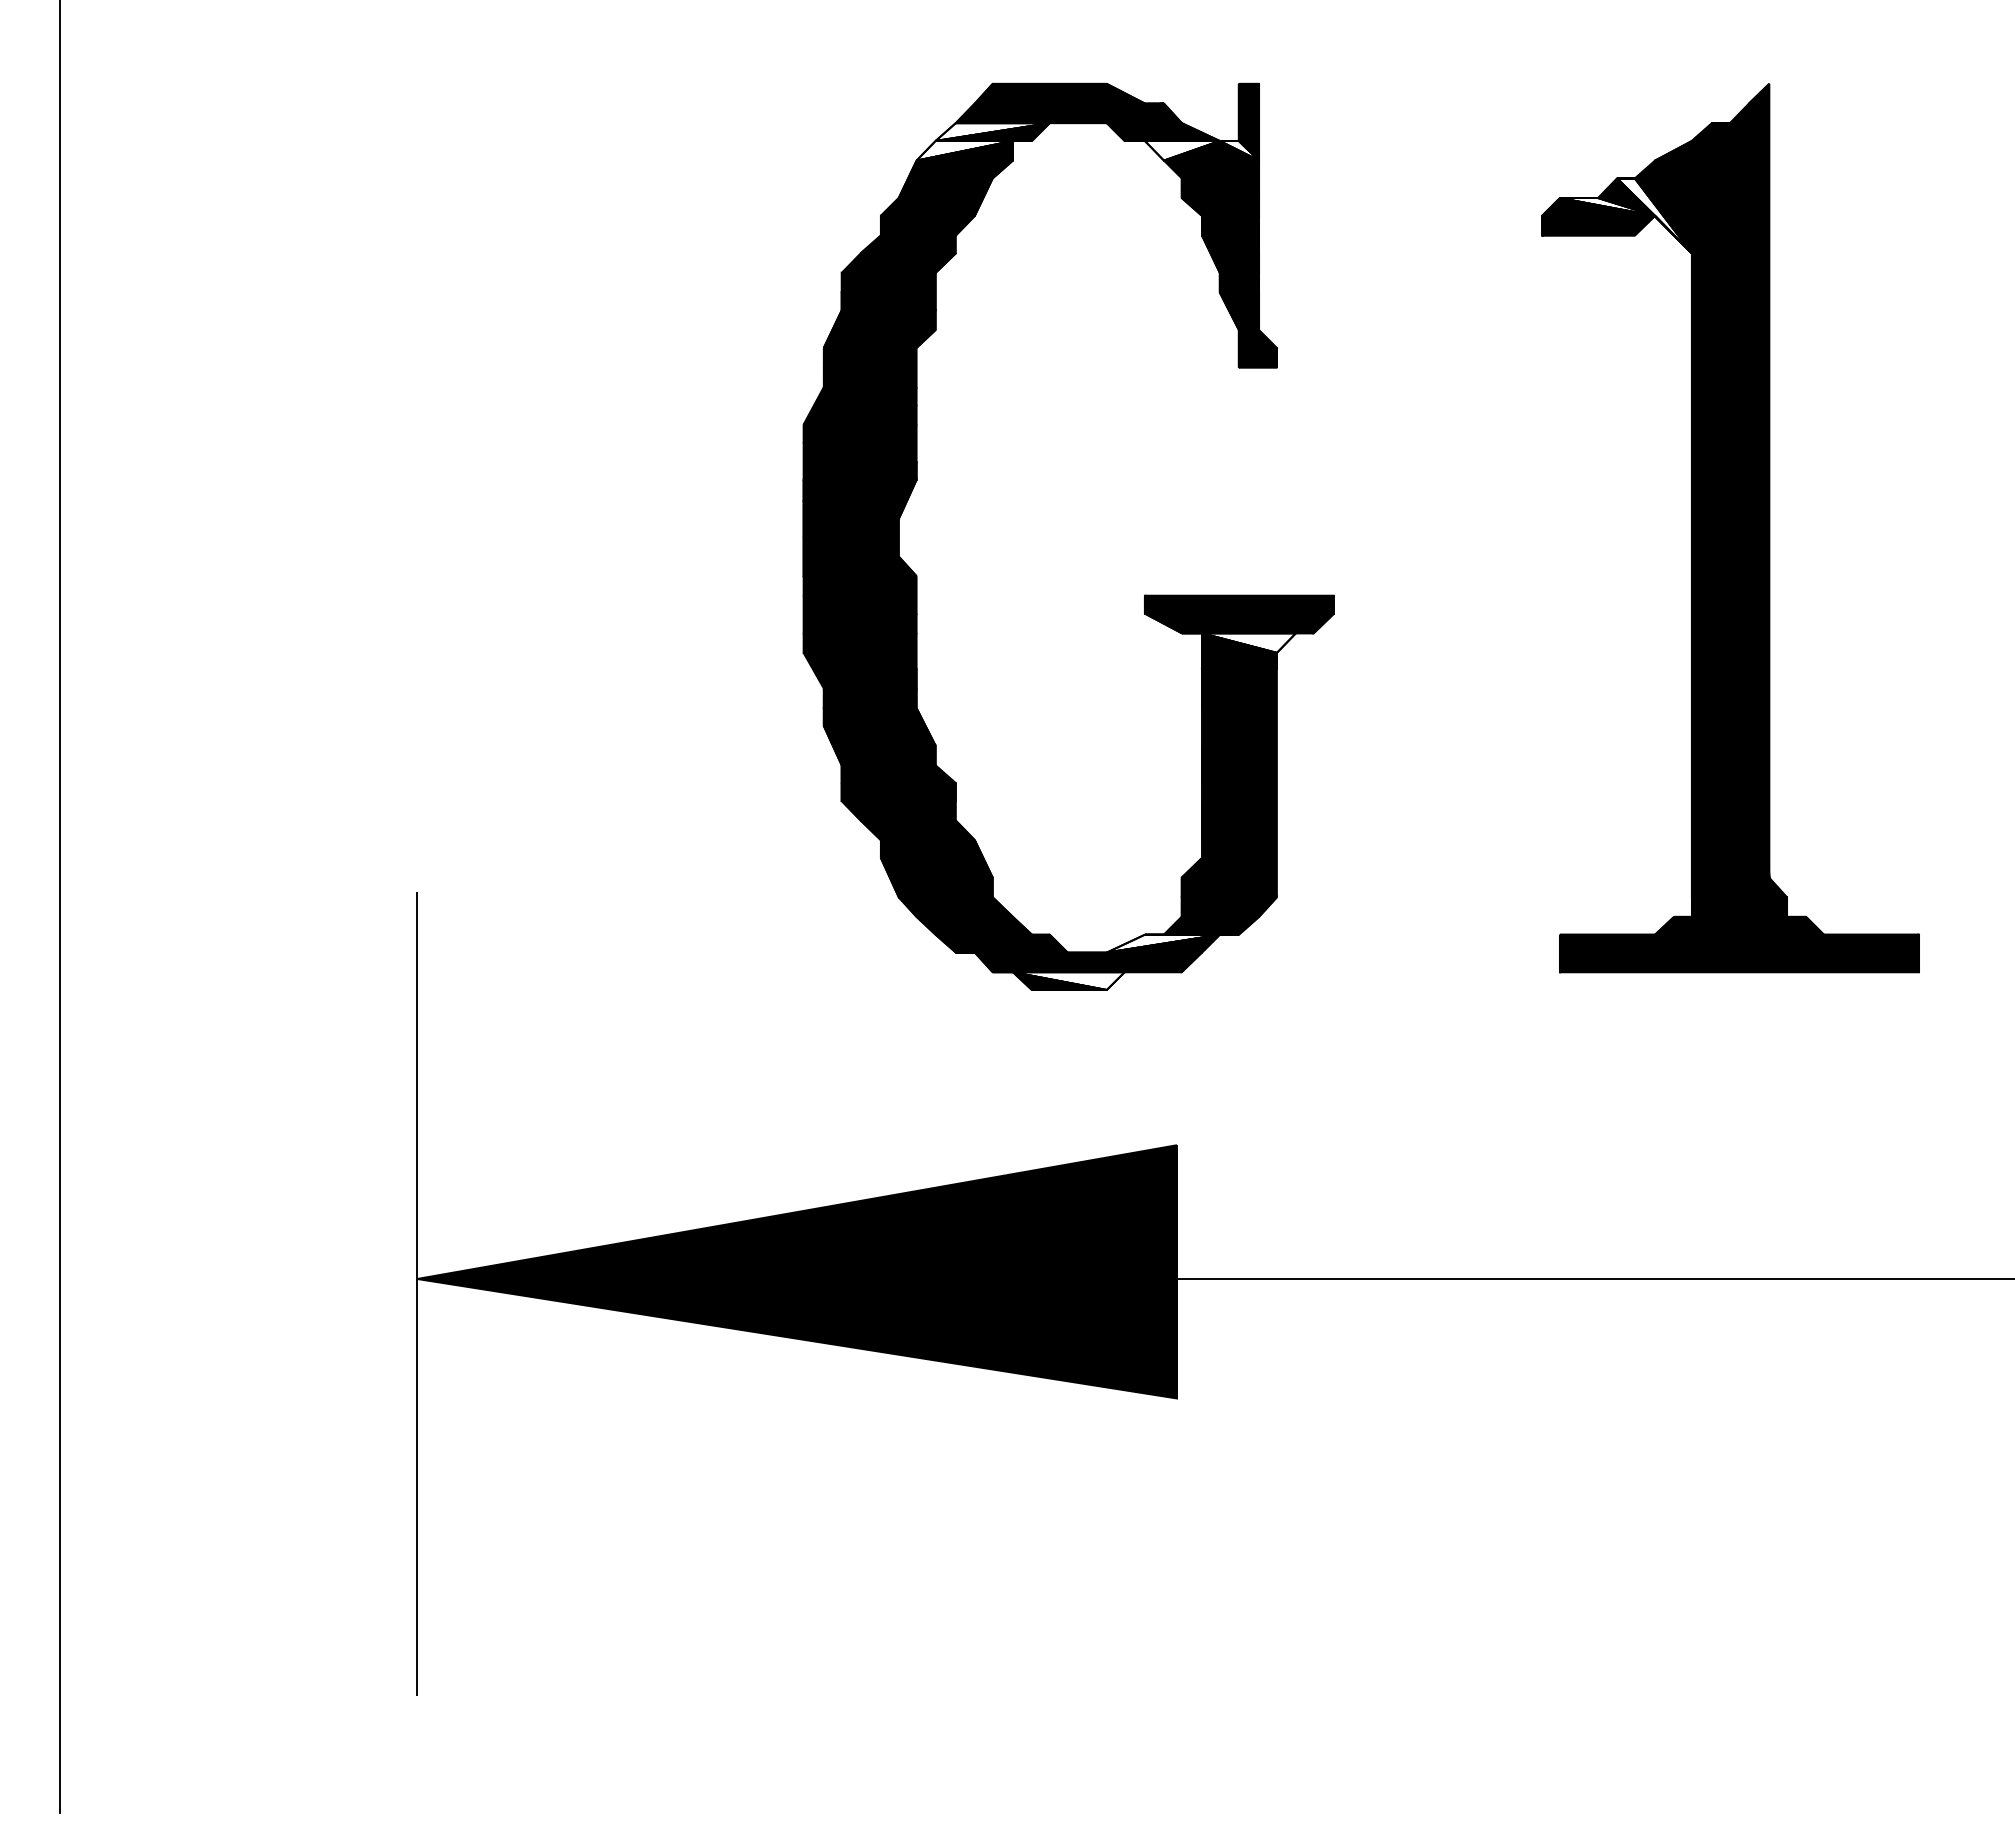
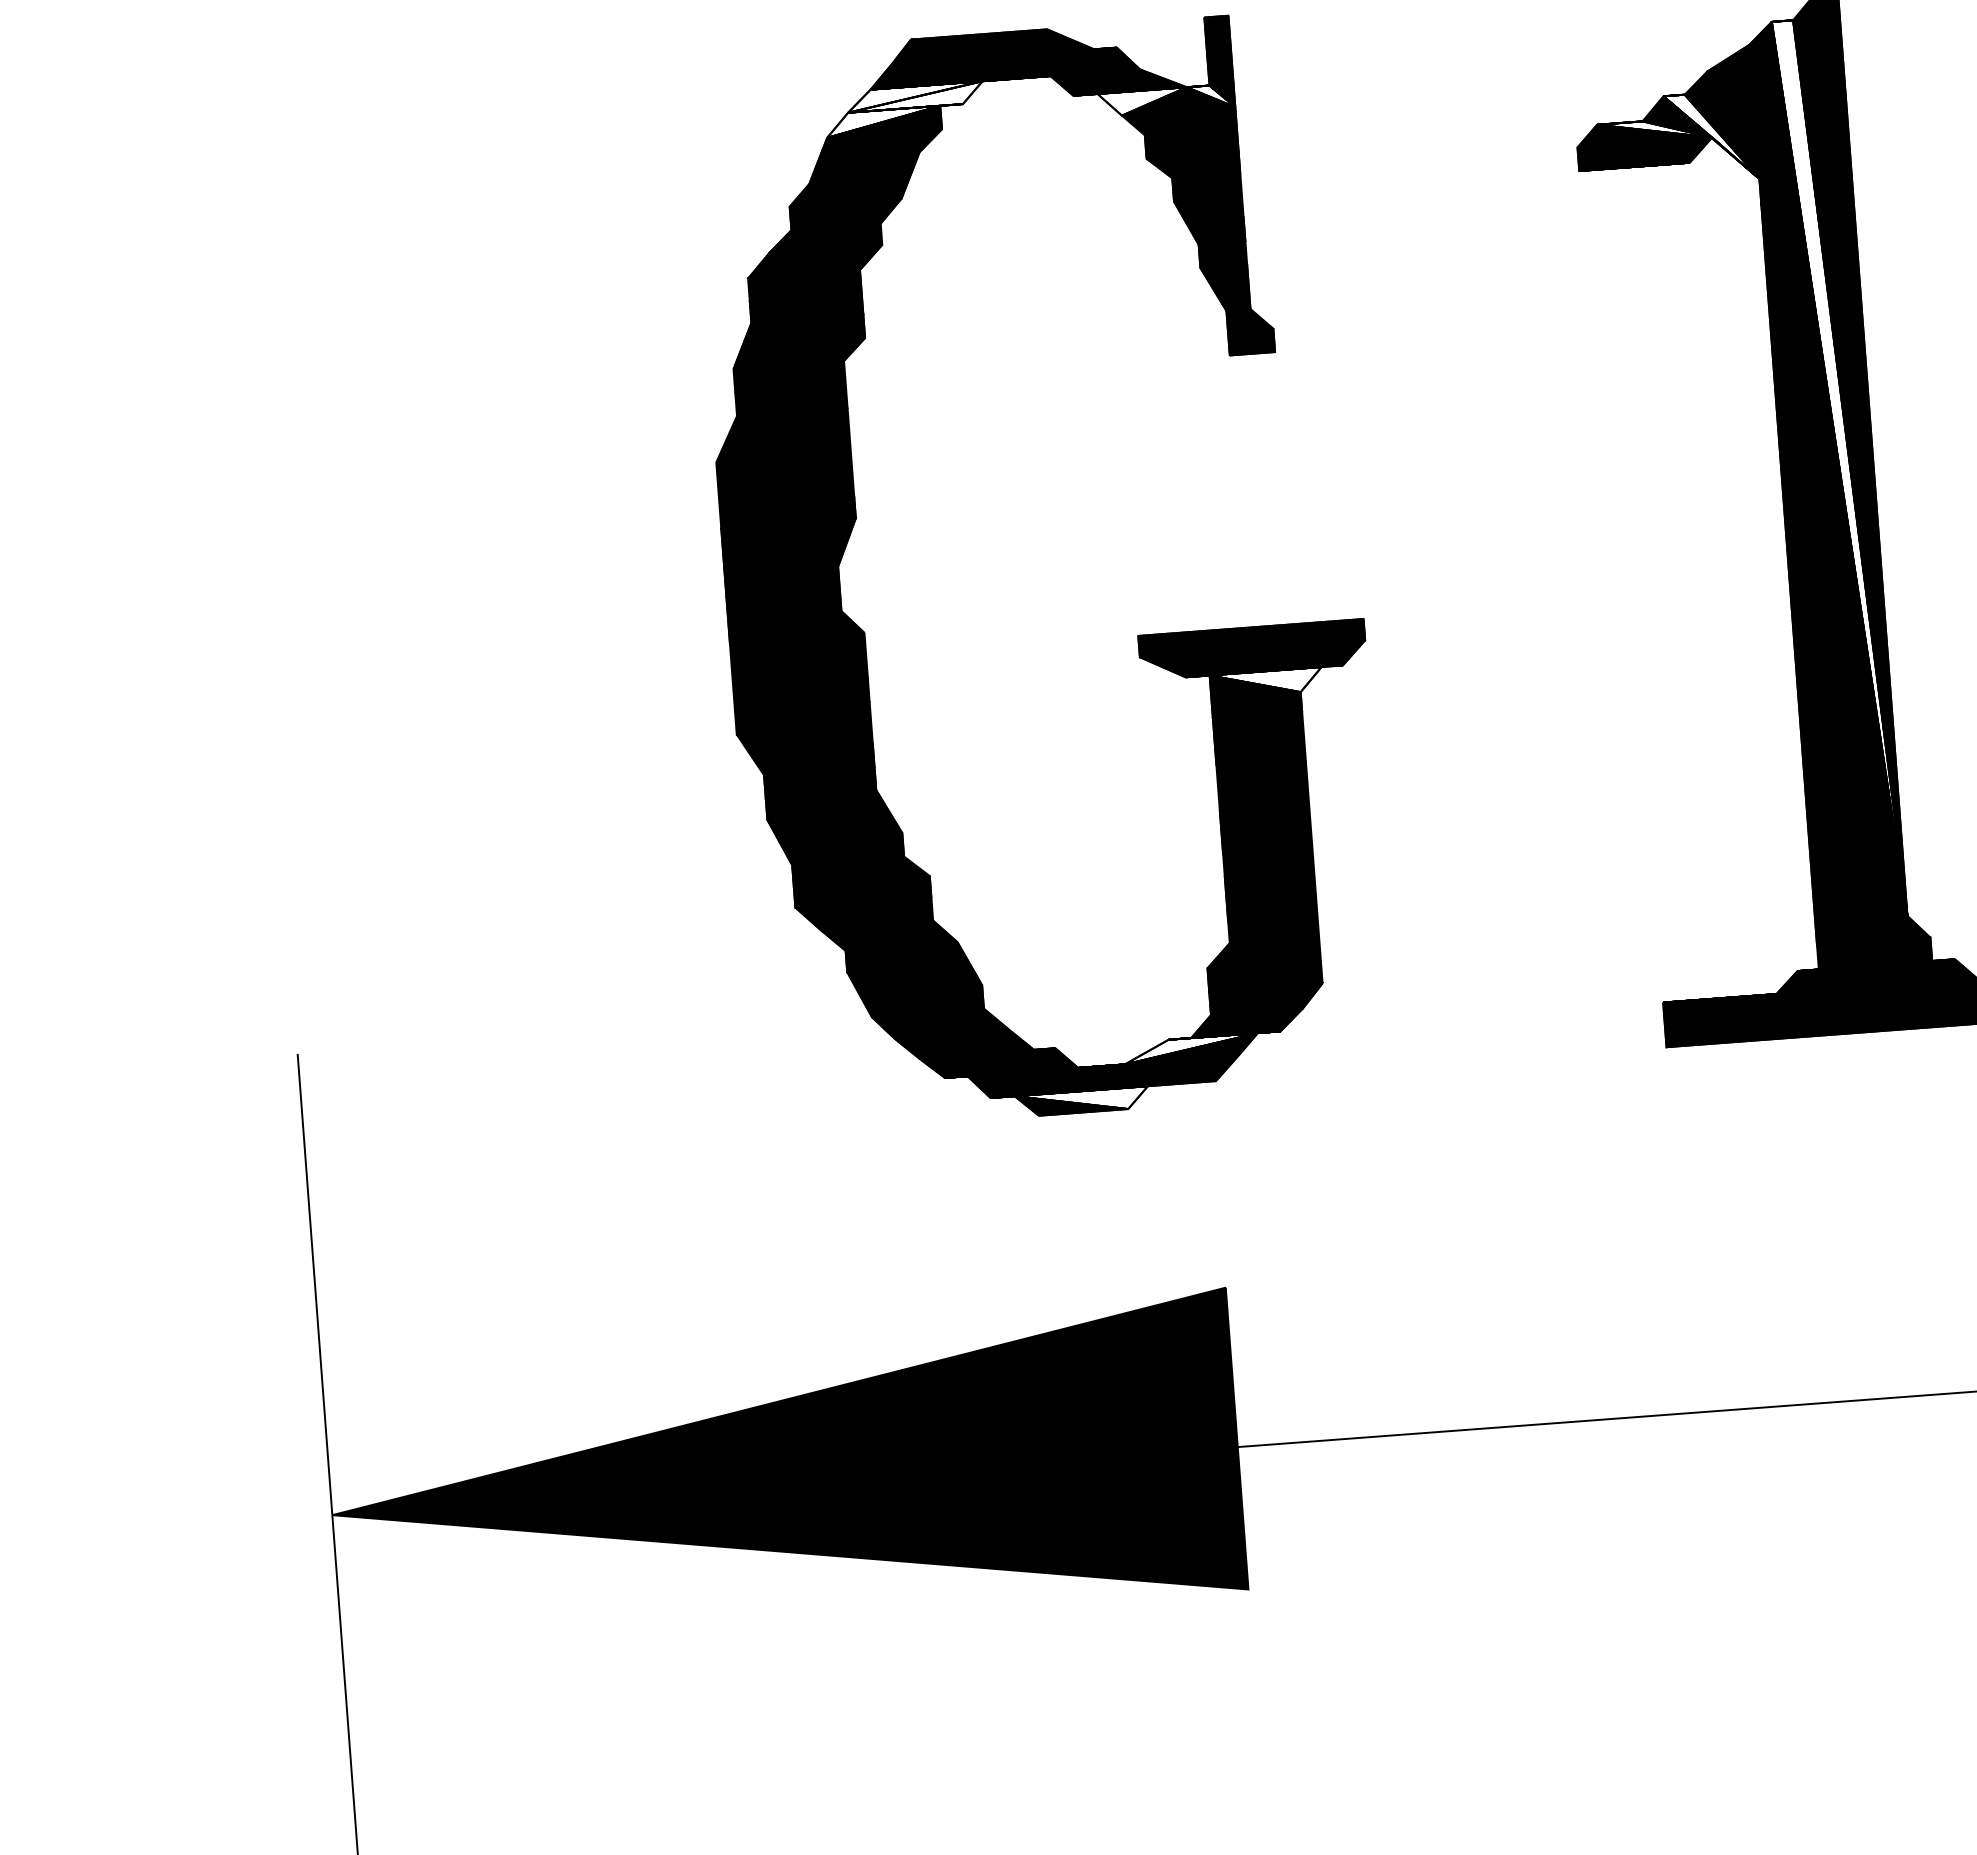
fill: (992, 131) -> (915, 96), removed
fill: (1740, 500) -> (1839, 469), removed

